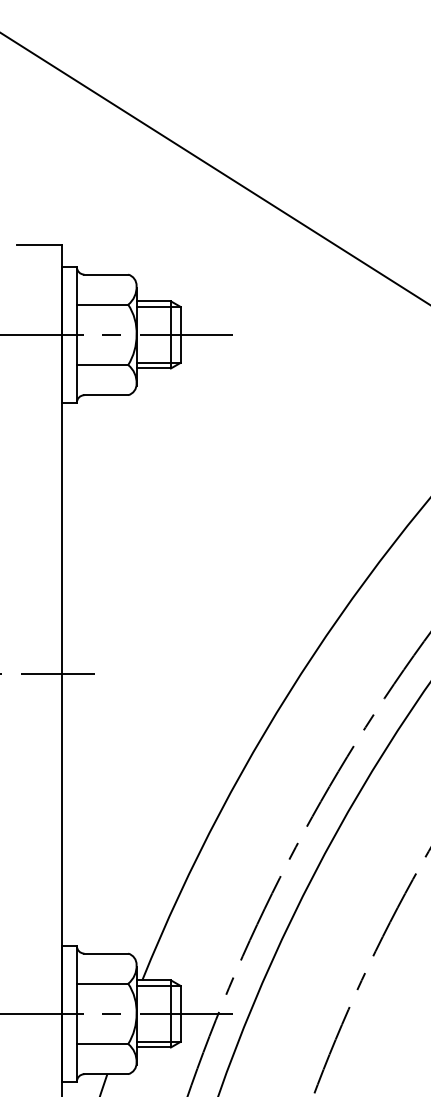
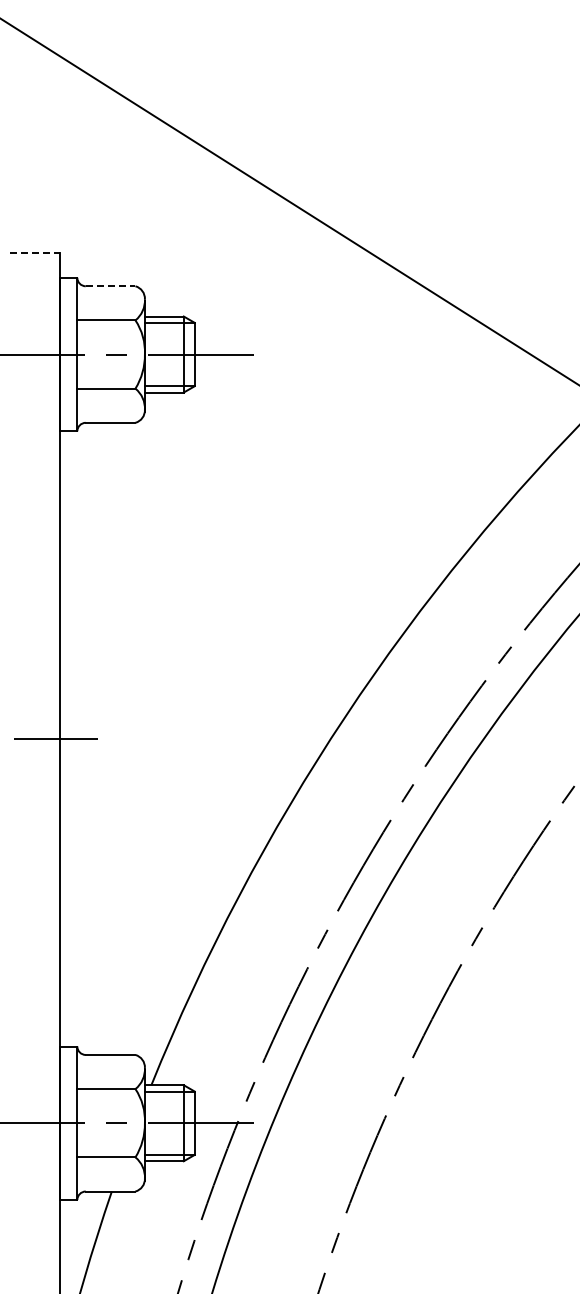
line: (39, 245) -> (35, 253), solid -> dashed
line: (106, 274) -> (110, 286), solid -> dashed

